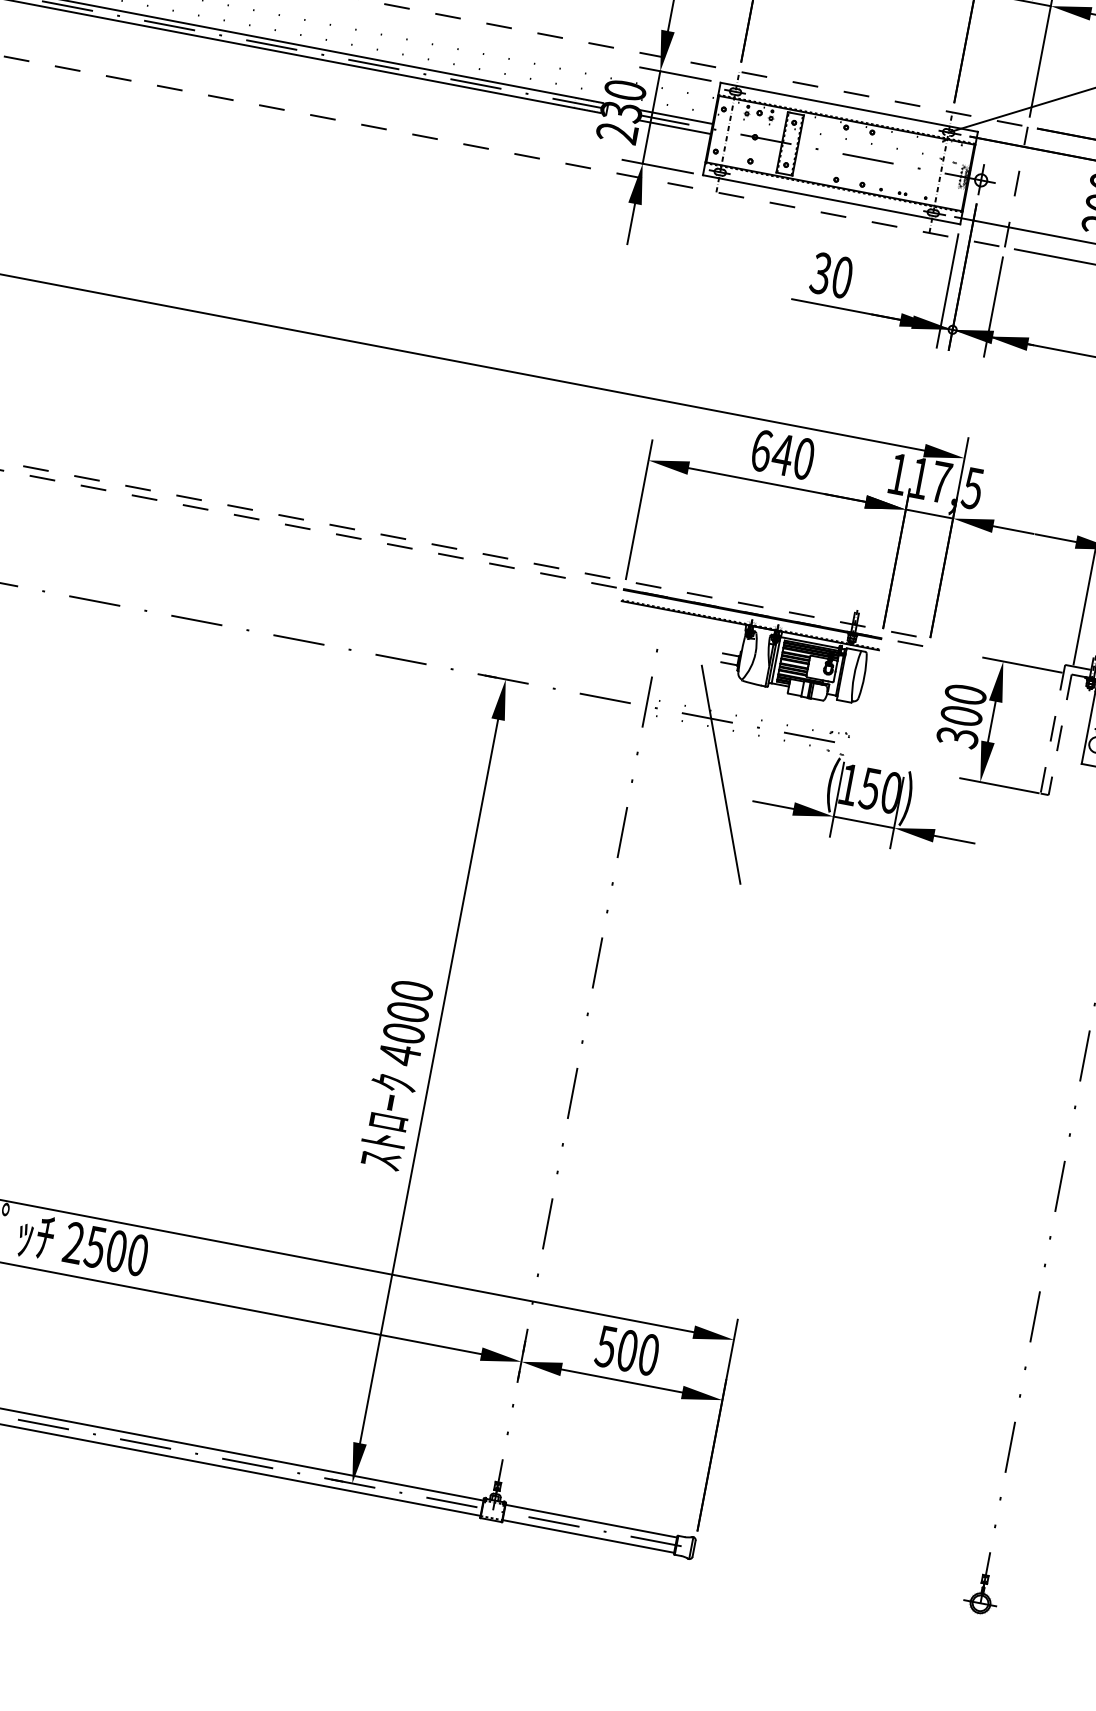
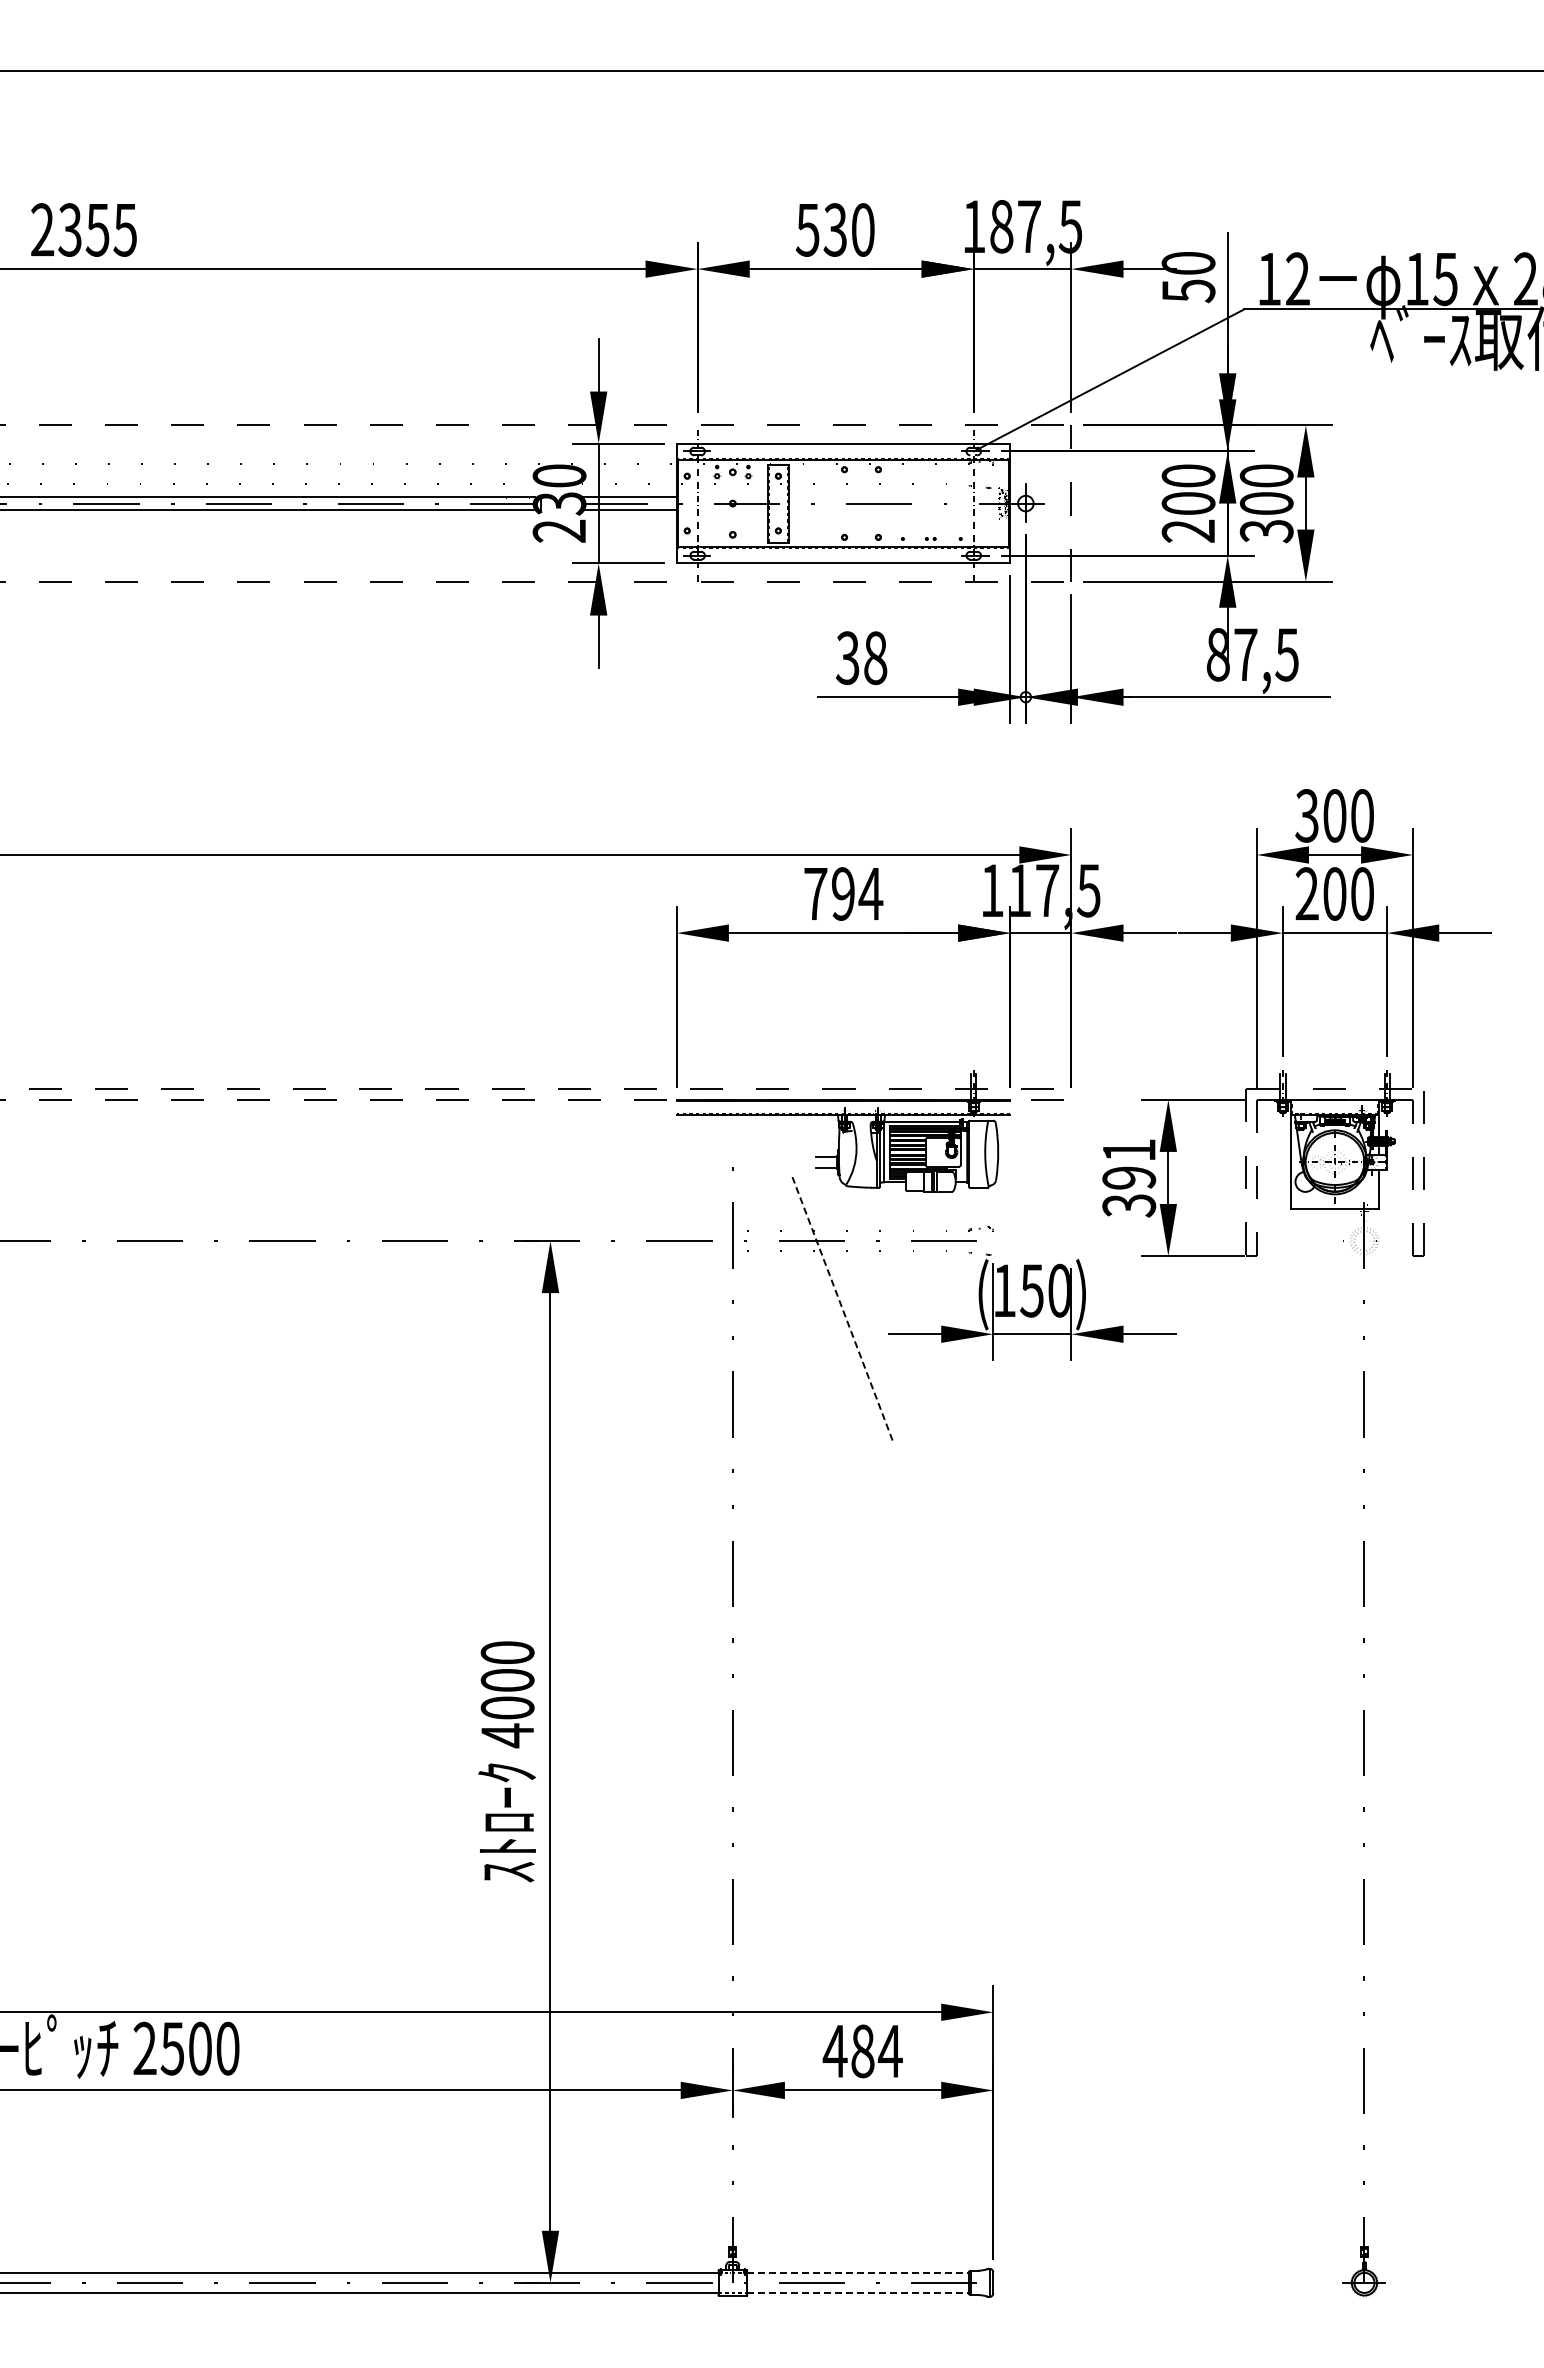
text: (842, 277) -> (875, 657), 30 -> 38
text: (783, 454) -> (843, 893), 640 -> 794
text: (963, 705) -> (1129, 1164), 300 -> 391
line: (721, 774) -> (842, 1308), solid -> dashed
text: (627, 1350) -> (862, 2051), 500 -> 484
line: (591, 1521) -> (858, 2273), solid -> dashed
line: (588, 1536) -> (858, 2292), solid -> dashed

